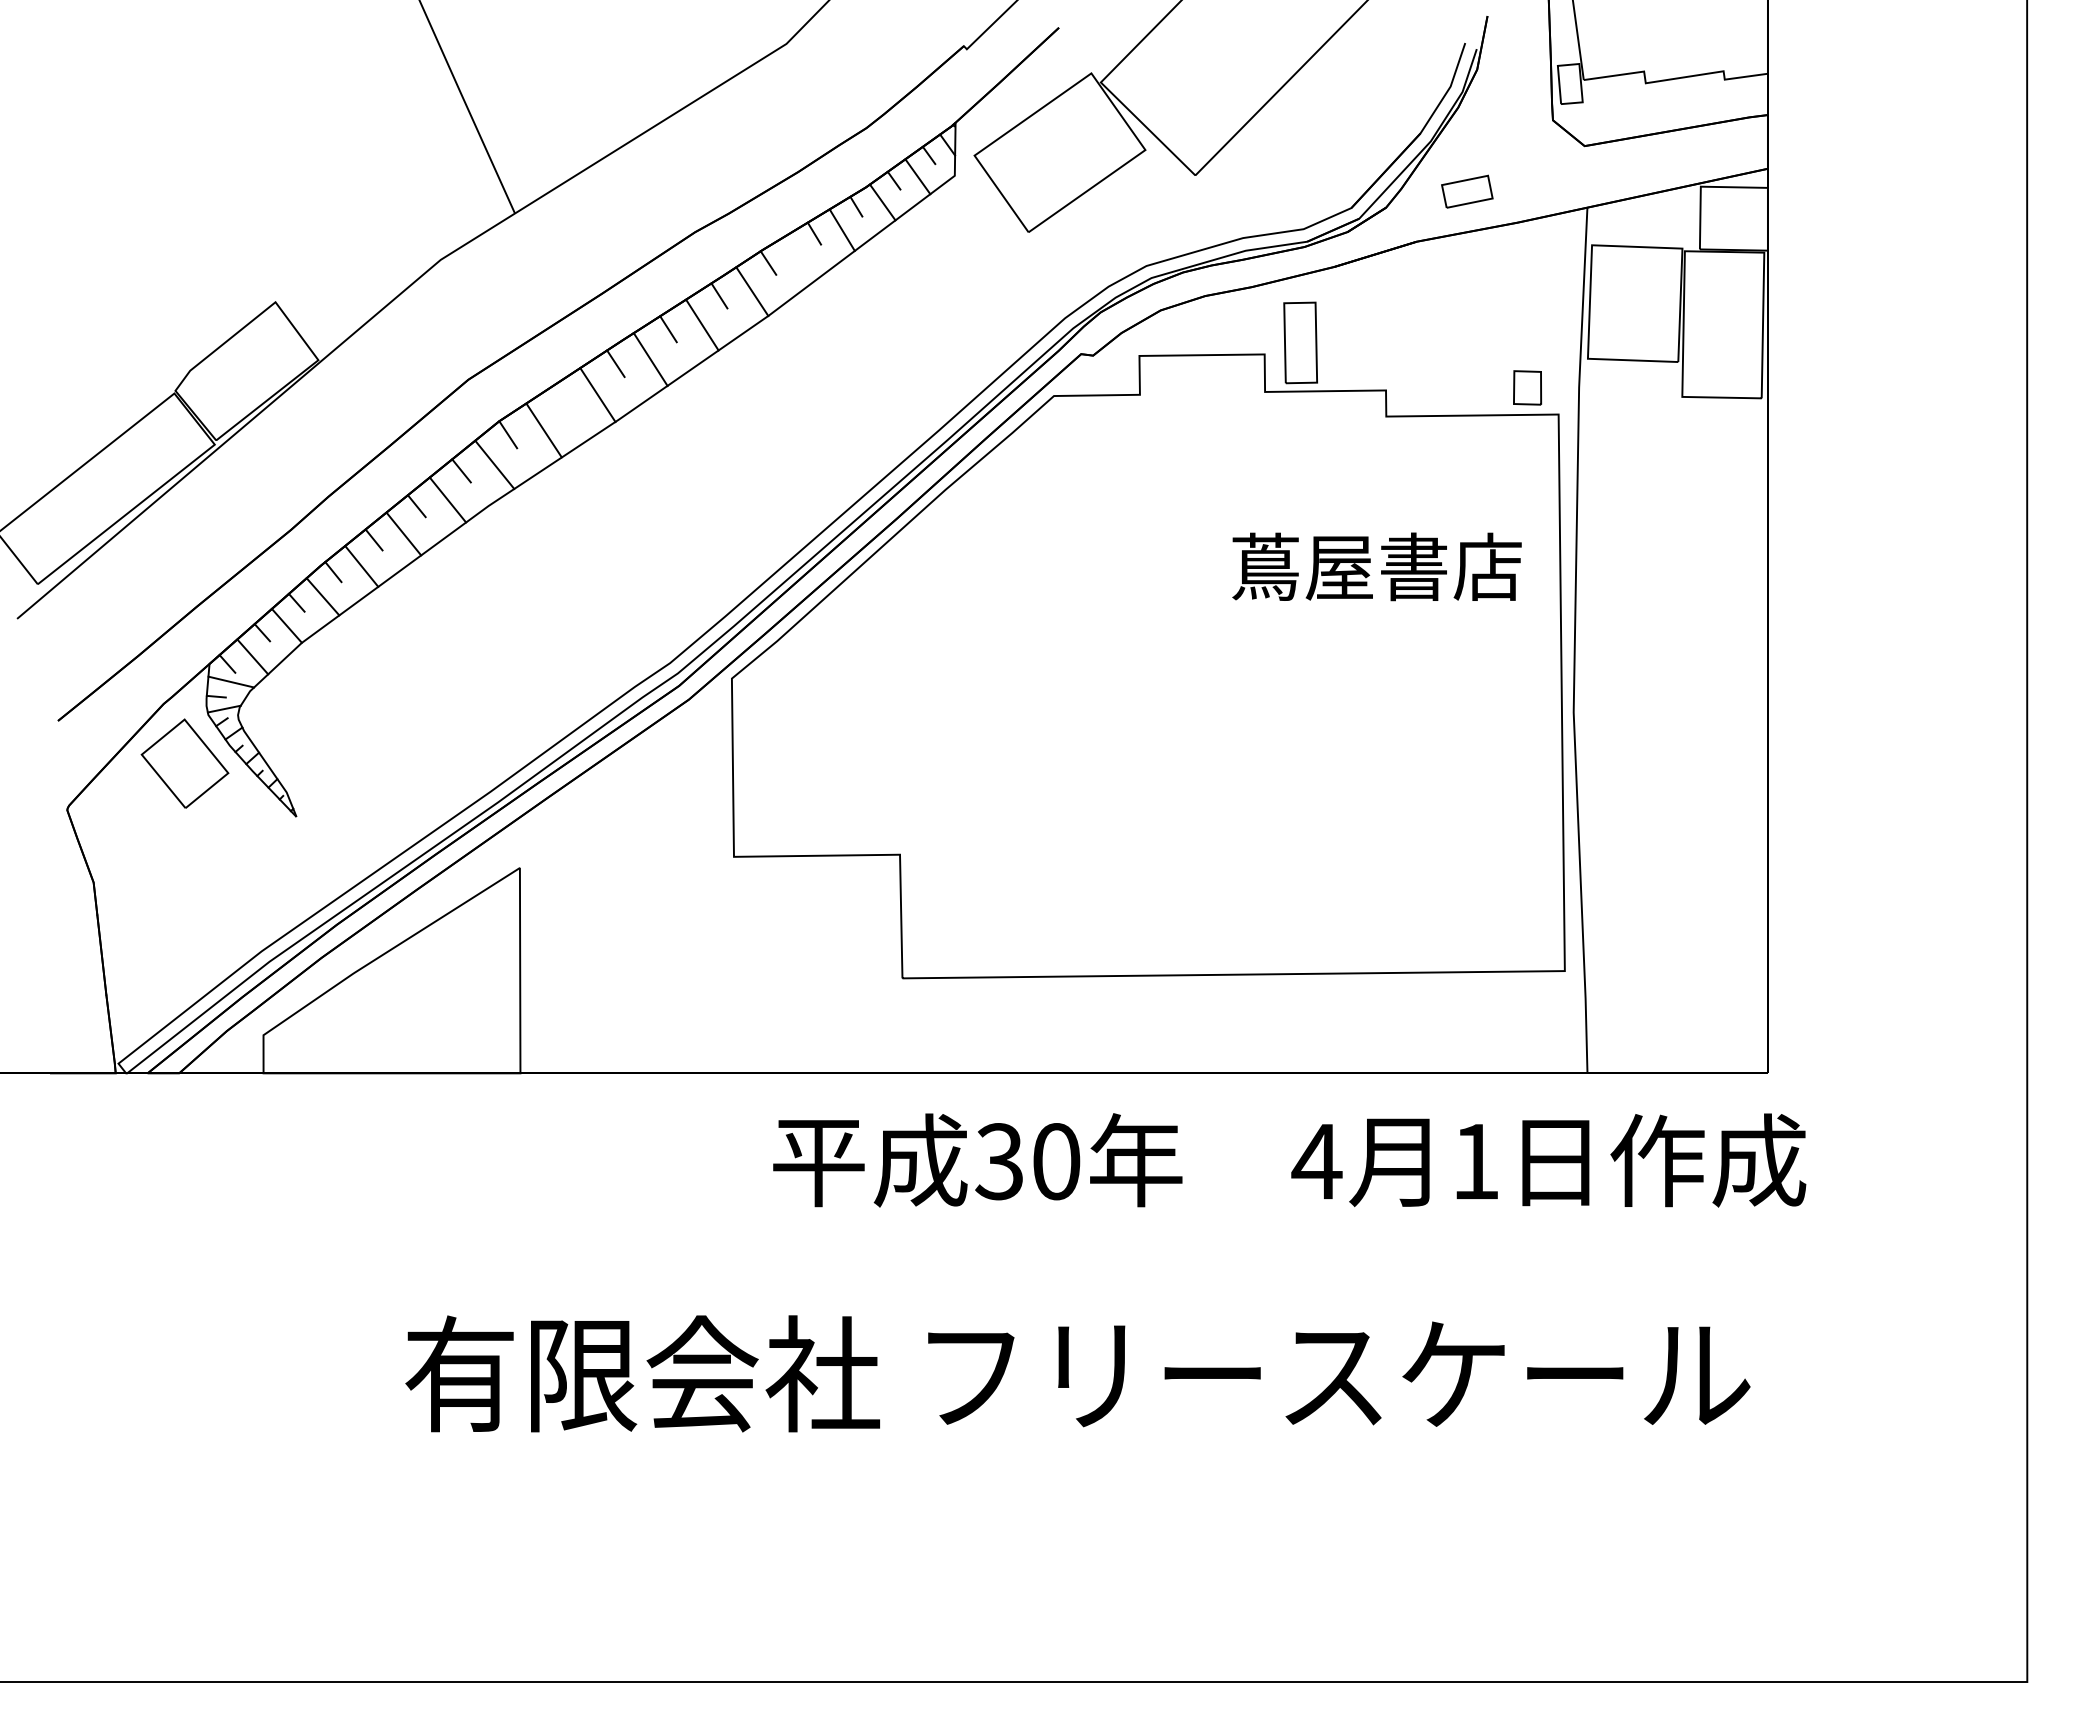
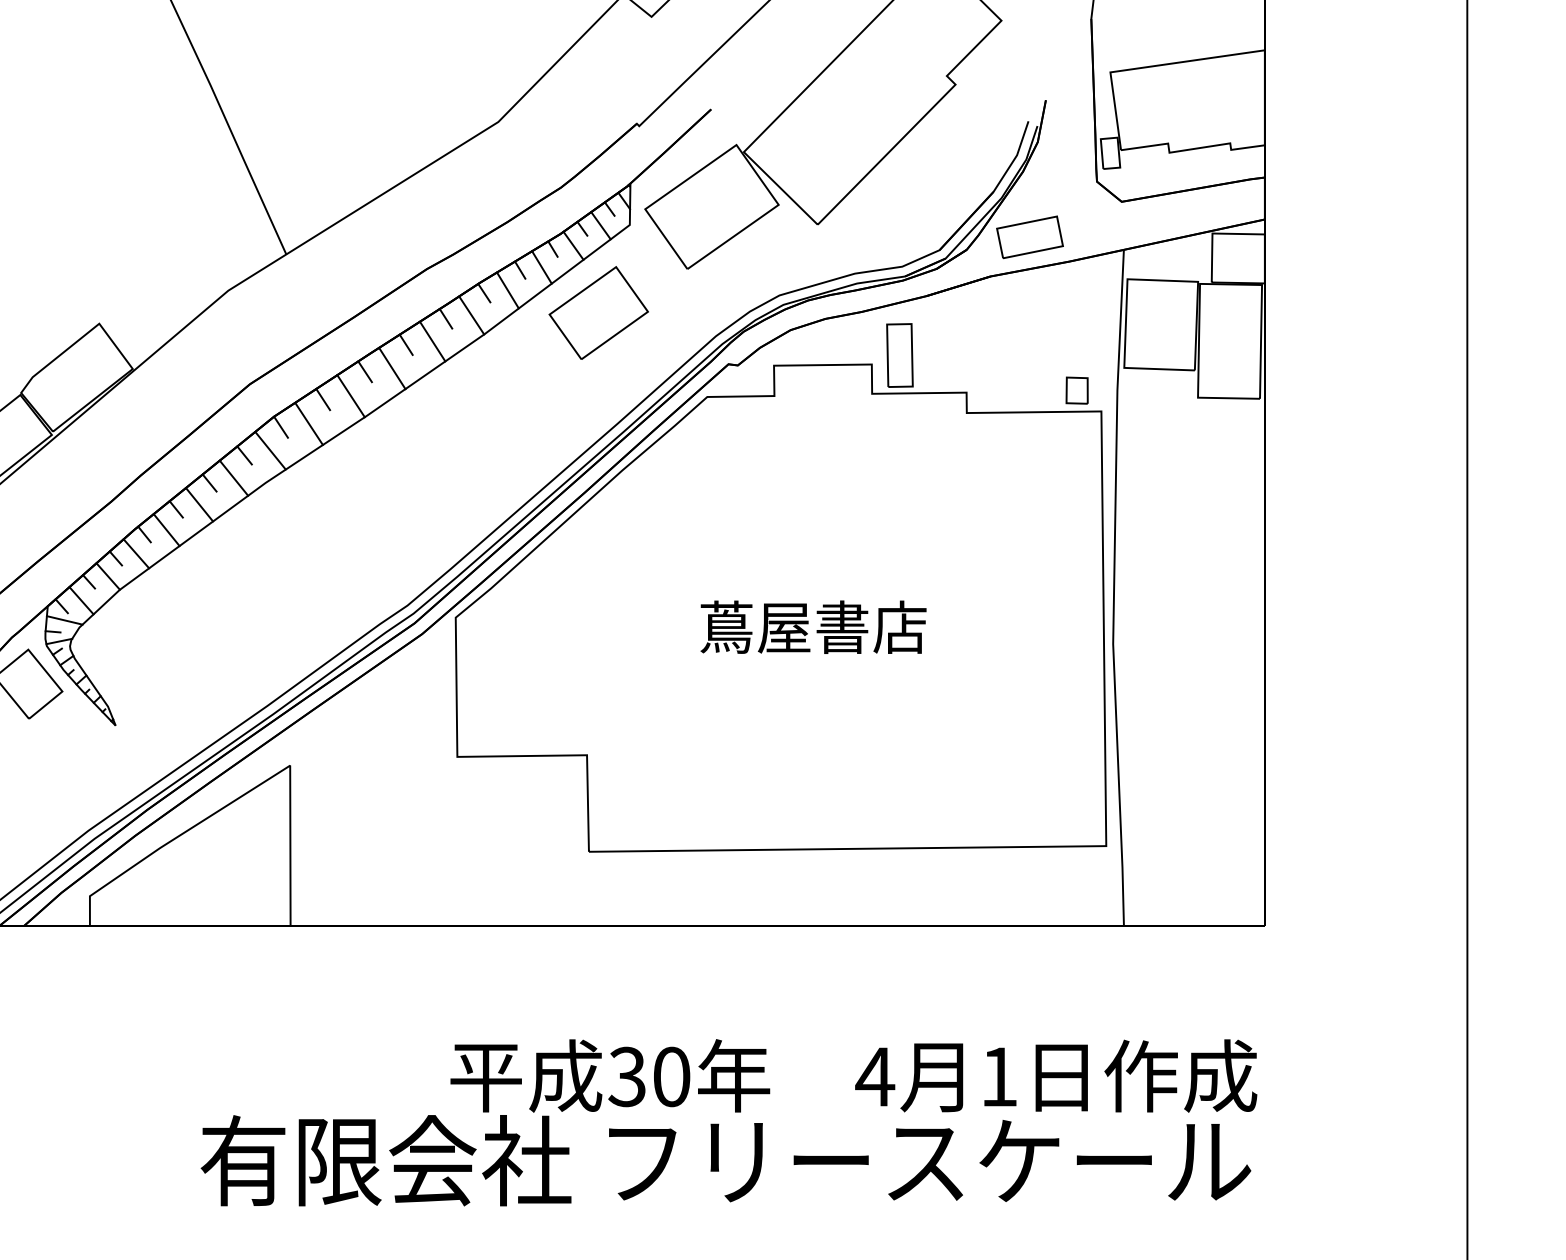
part: (1467, 191) -> (1030, 237), size x1.67
line: (798, 259) -> (507, 290), added
part: (915, 288) -> (599, 313), added
line: (561, 398) -> (322, 398), added
text: (1376, 566) -> (813, 626), moved
text: (1289, 1160) -> (853, 1076), moved

